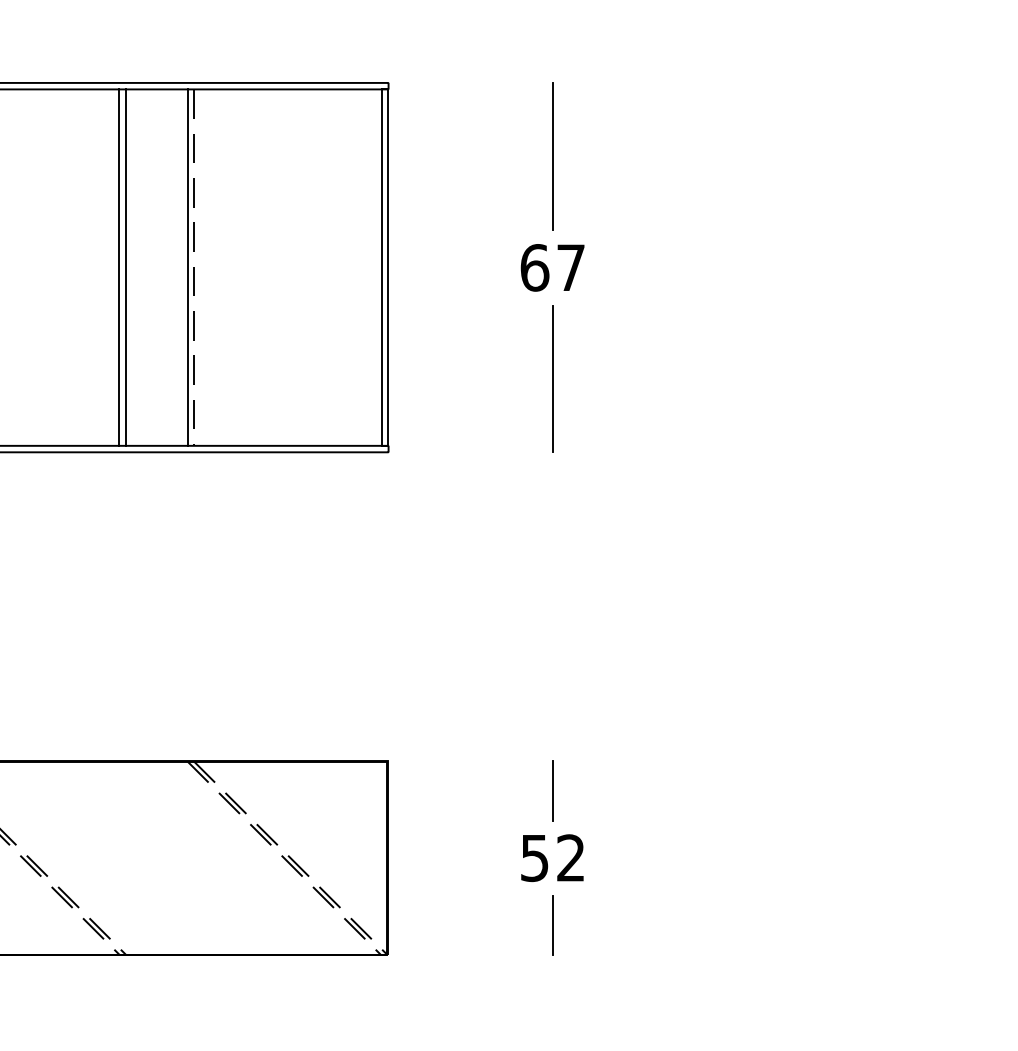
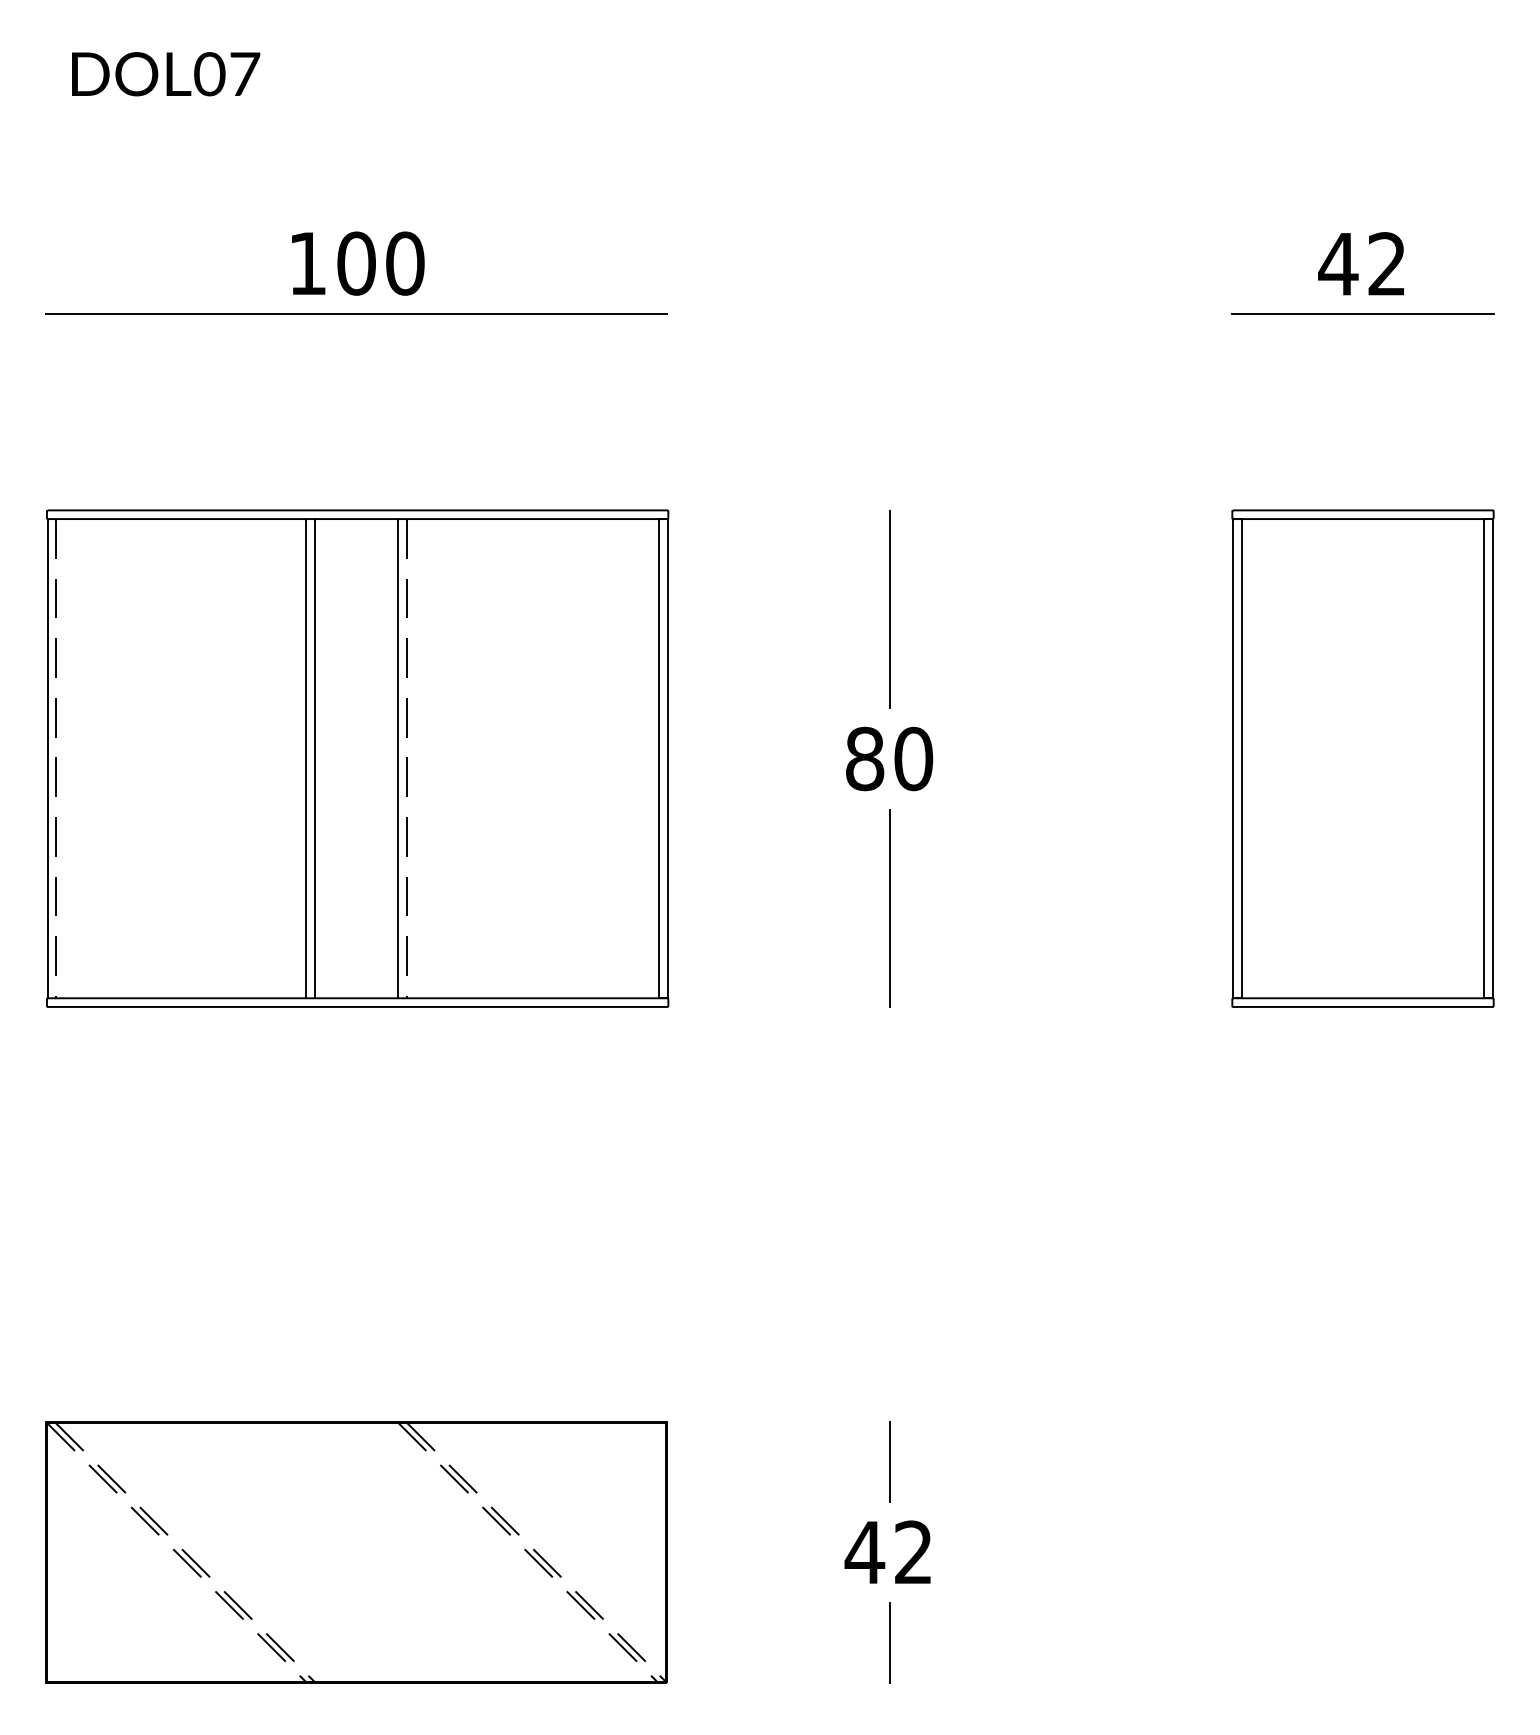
text: (553, 267) -> (889, 758), 67 -> 80
part: (904, 267) -> (1362, 758), added
text: (534, 858) -> (864, 1552), 52 -> 42

